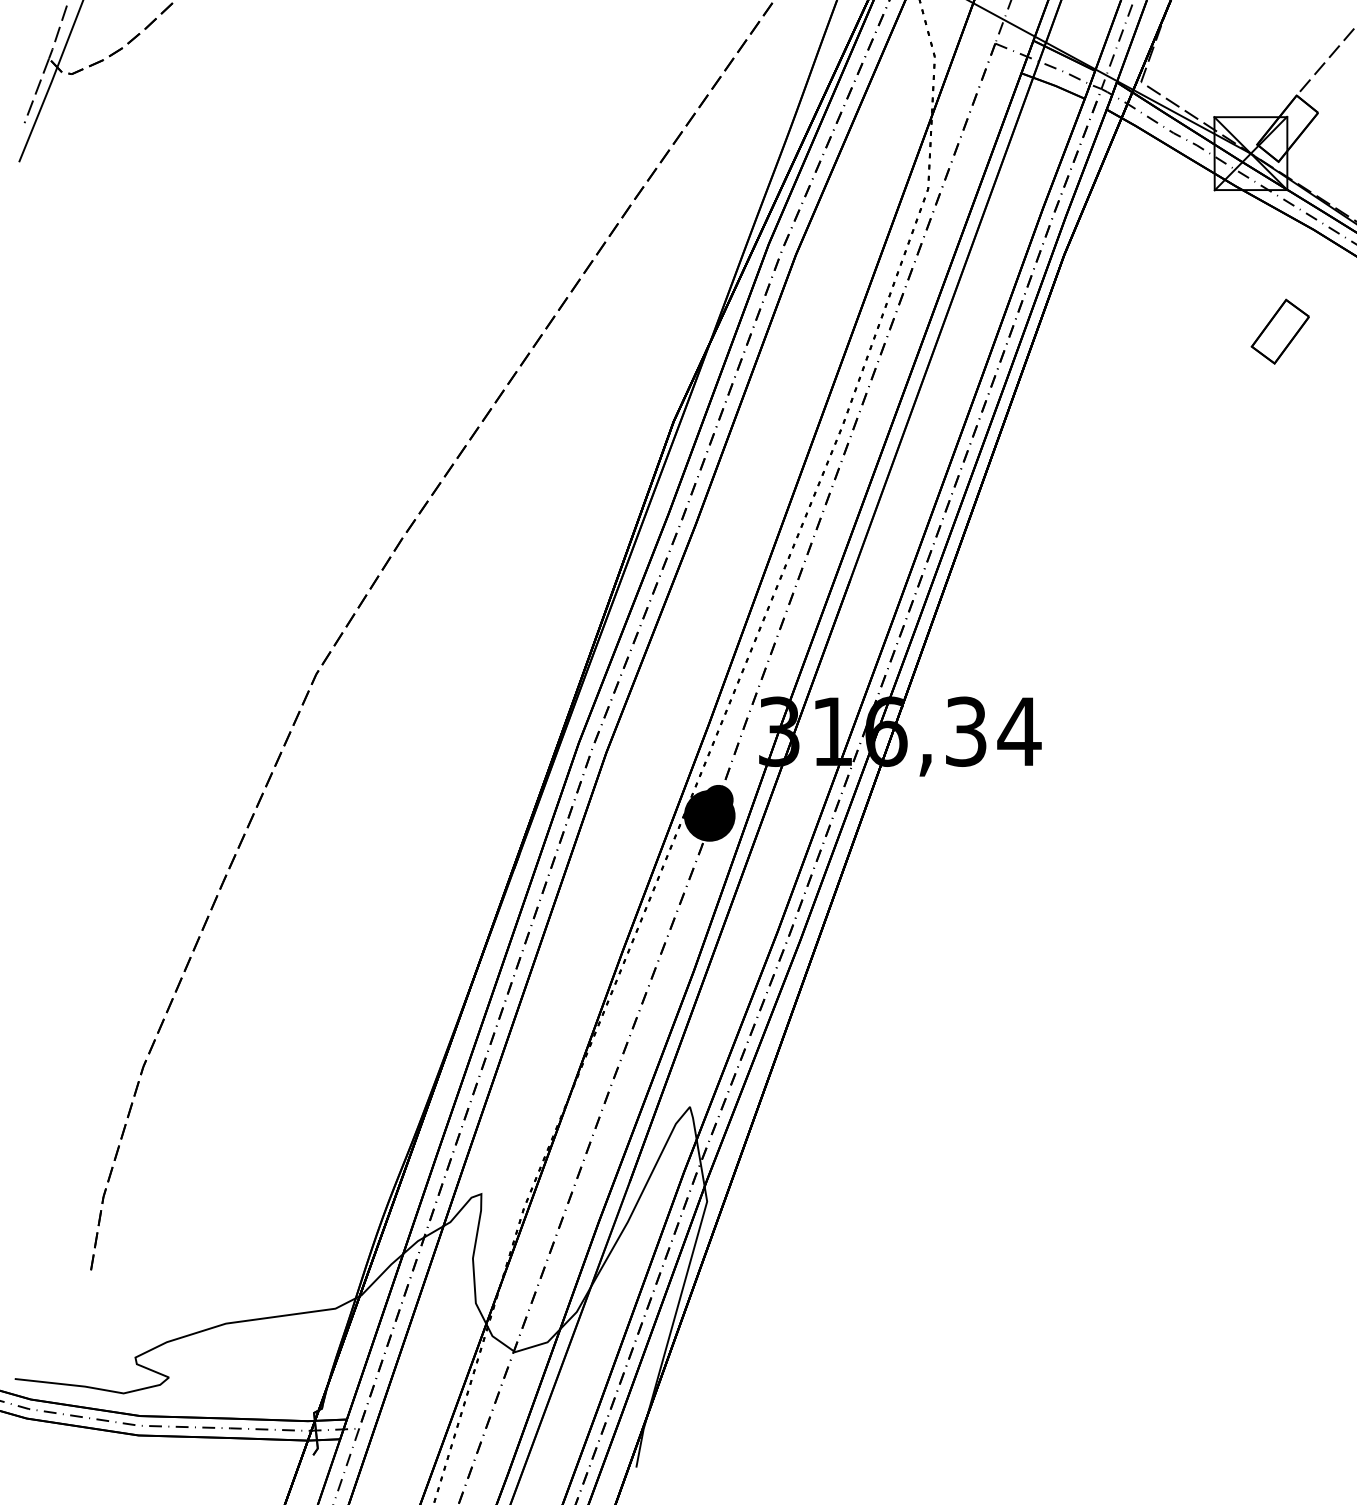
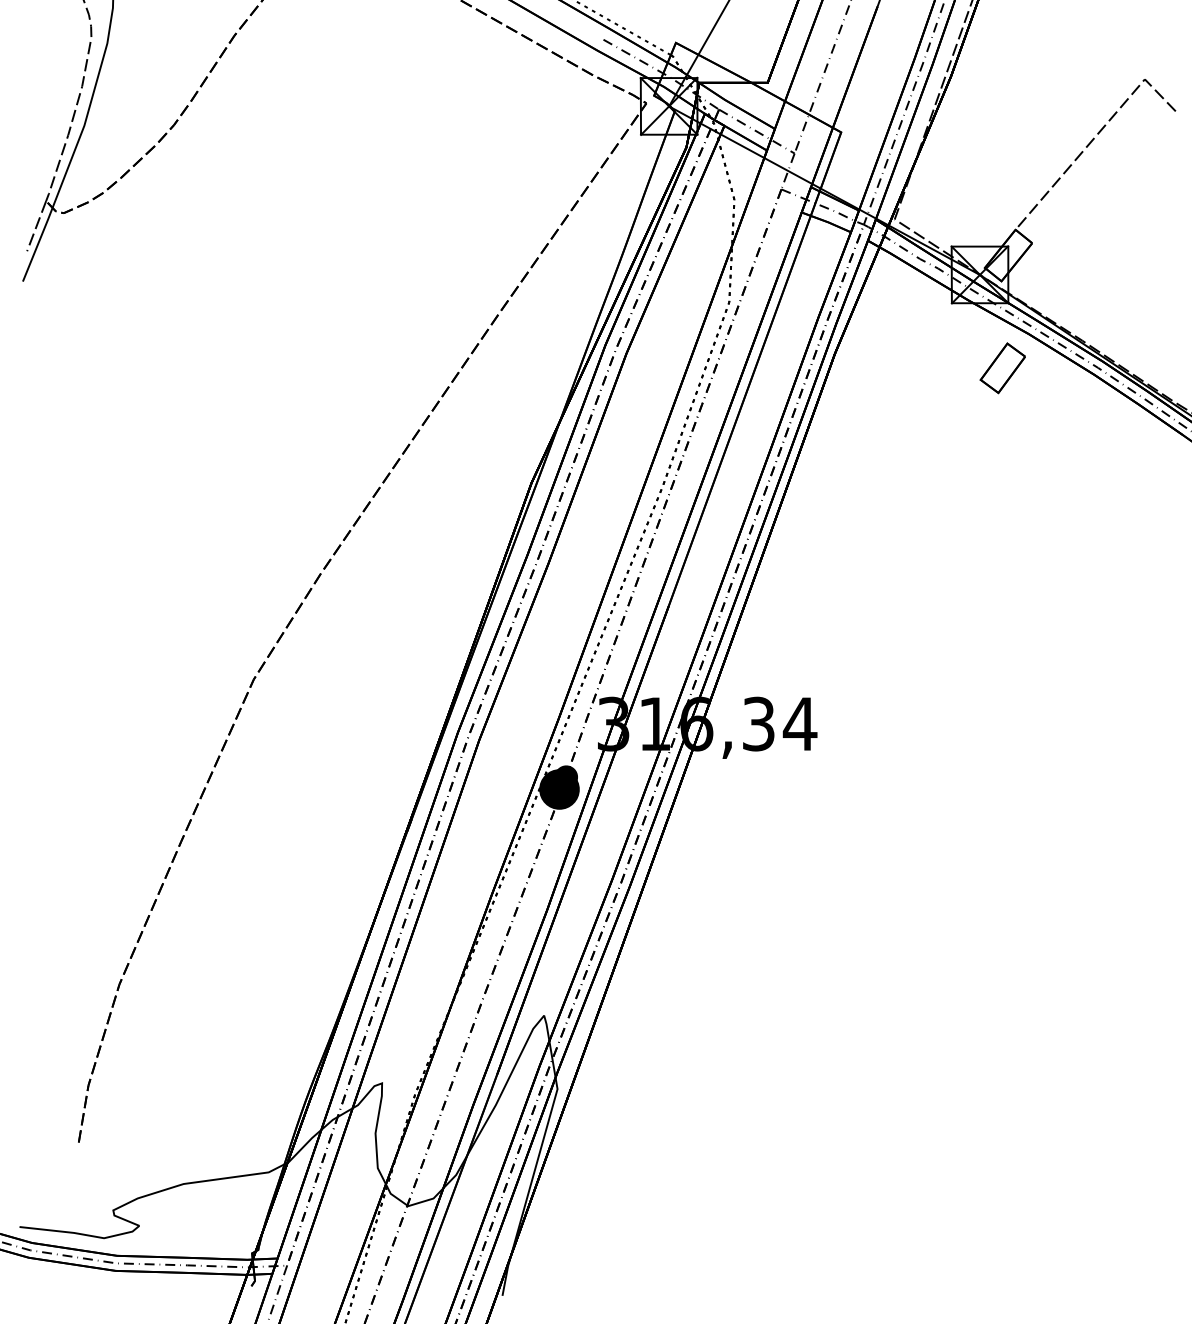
part: (1279, 331) -> (1002, 368), moved

